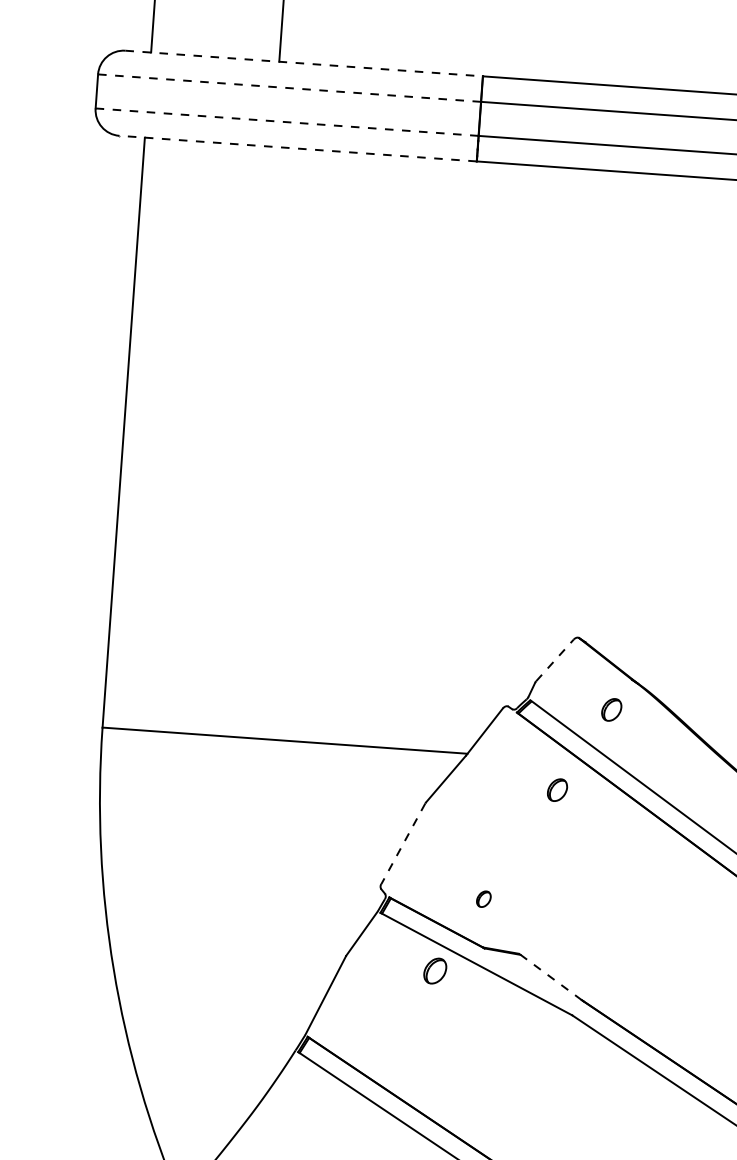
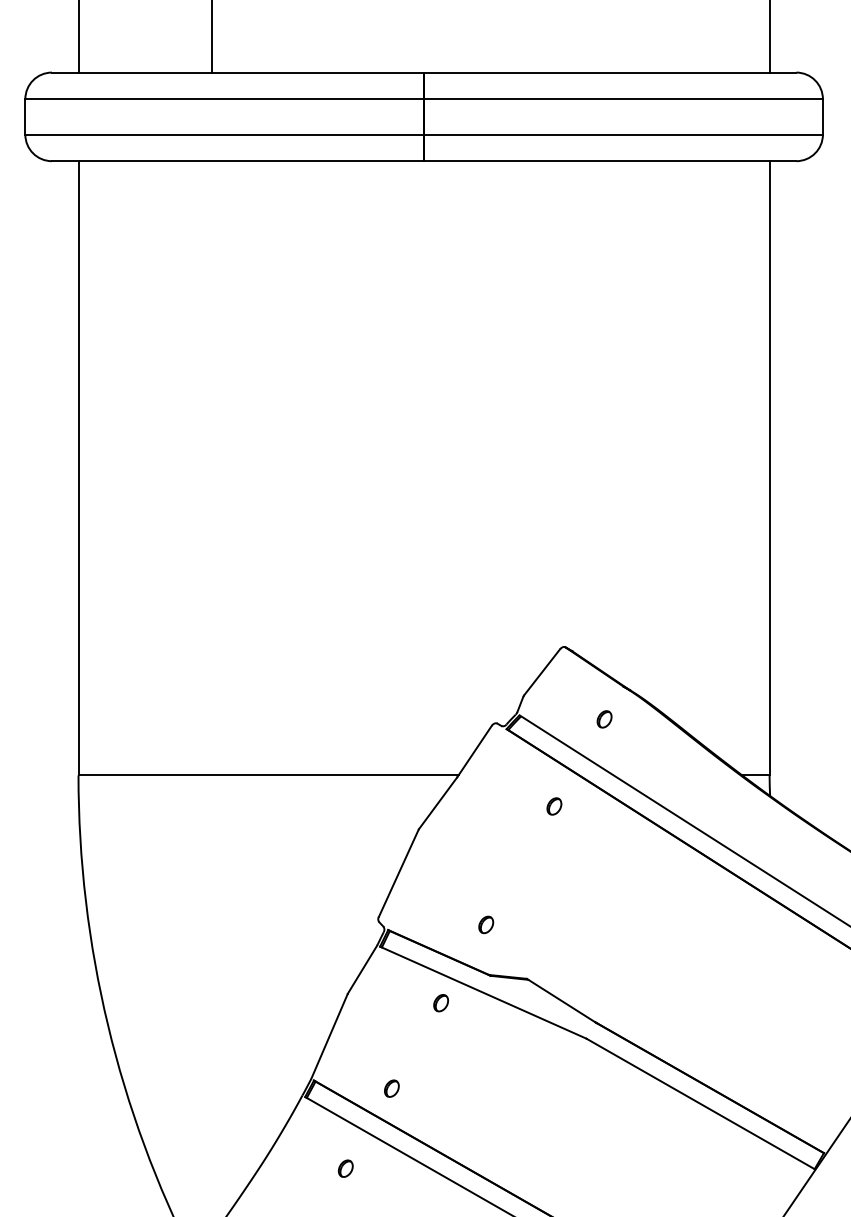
line: (304, 63) -> (238, 72), dashed -> solid
line: (289, 88) -> (224, 99), dashed -> solid
line: (287, 122) -> (225, 134), dashed -> solid
line: (297, 148) -> (237, 161), dashed -> solid
line: (555, 659) -> (542, 671), dashed -> solid
part: (611, 710) -> (604, 719), size x0.71
part: (557, 790) -> (554, 806), size x0.71
line: (403, 843) -> (398, 873), dashed -> solid
part: (434, 971) -> (440, 1003), size x0.62
line: (550, 976) -> (561, 1000), dashed -> solid
part: (381, 1049) -> (391, 1088), added
part: (331, 1123) -> (345, 1168), added

